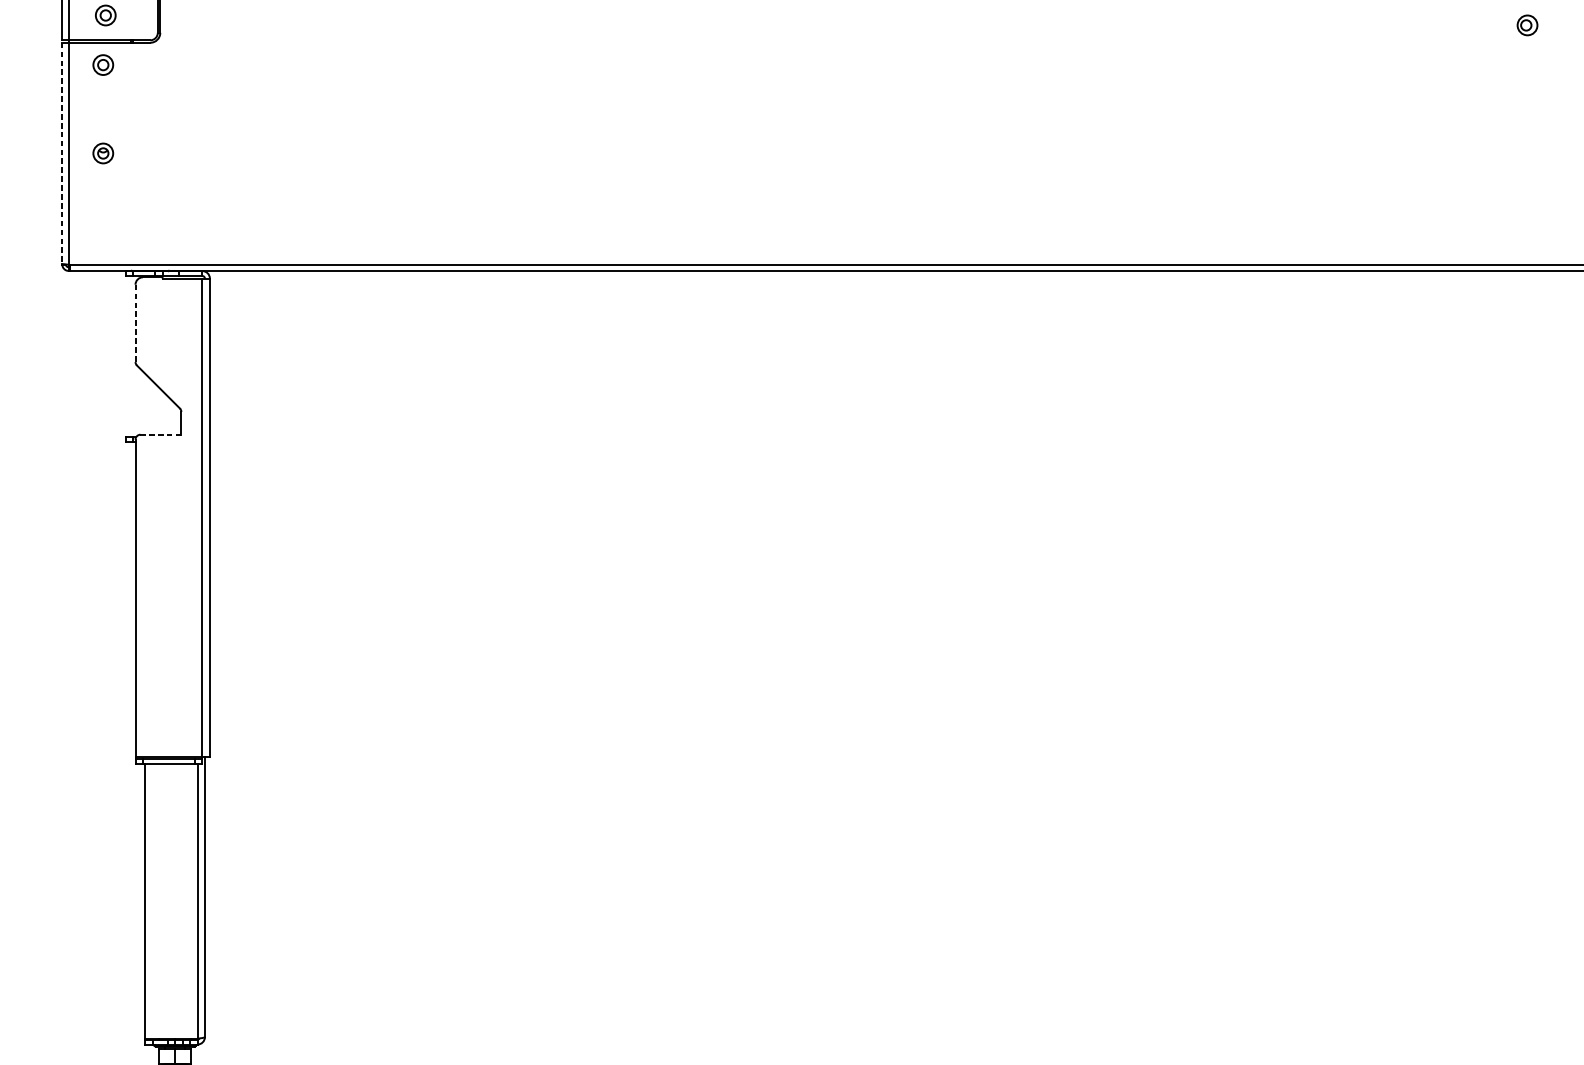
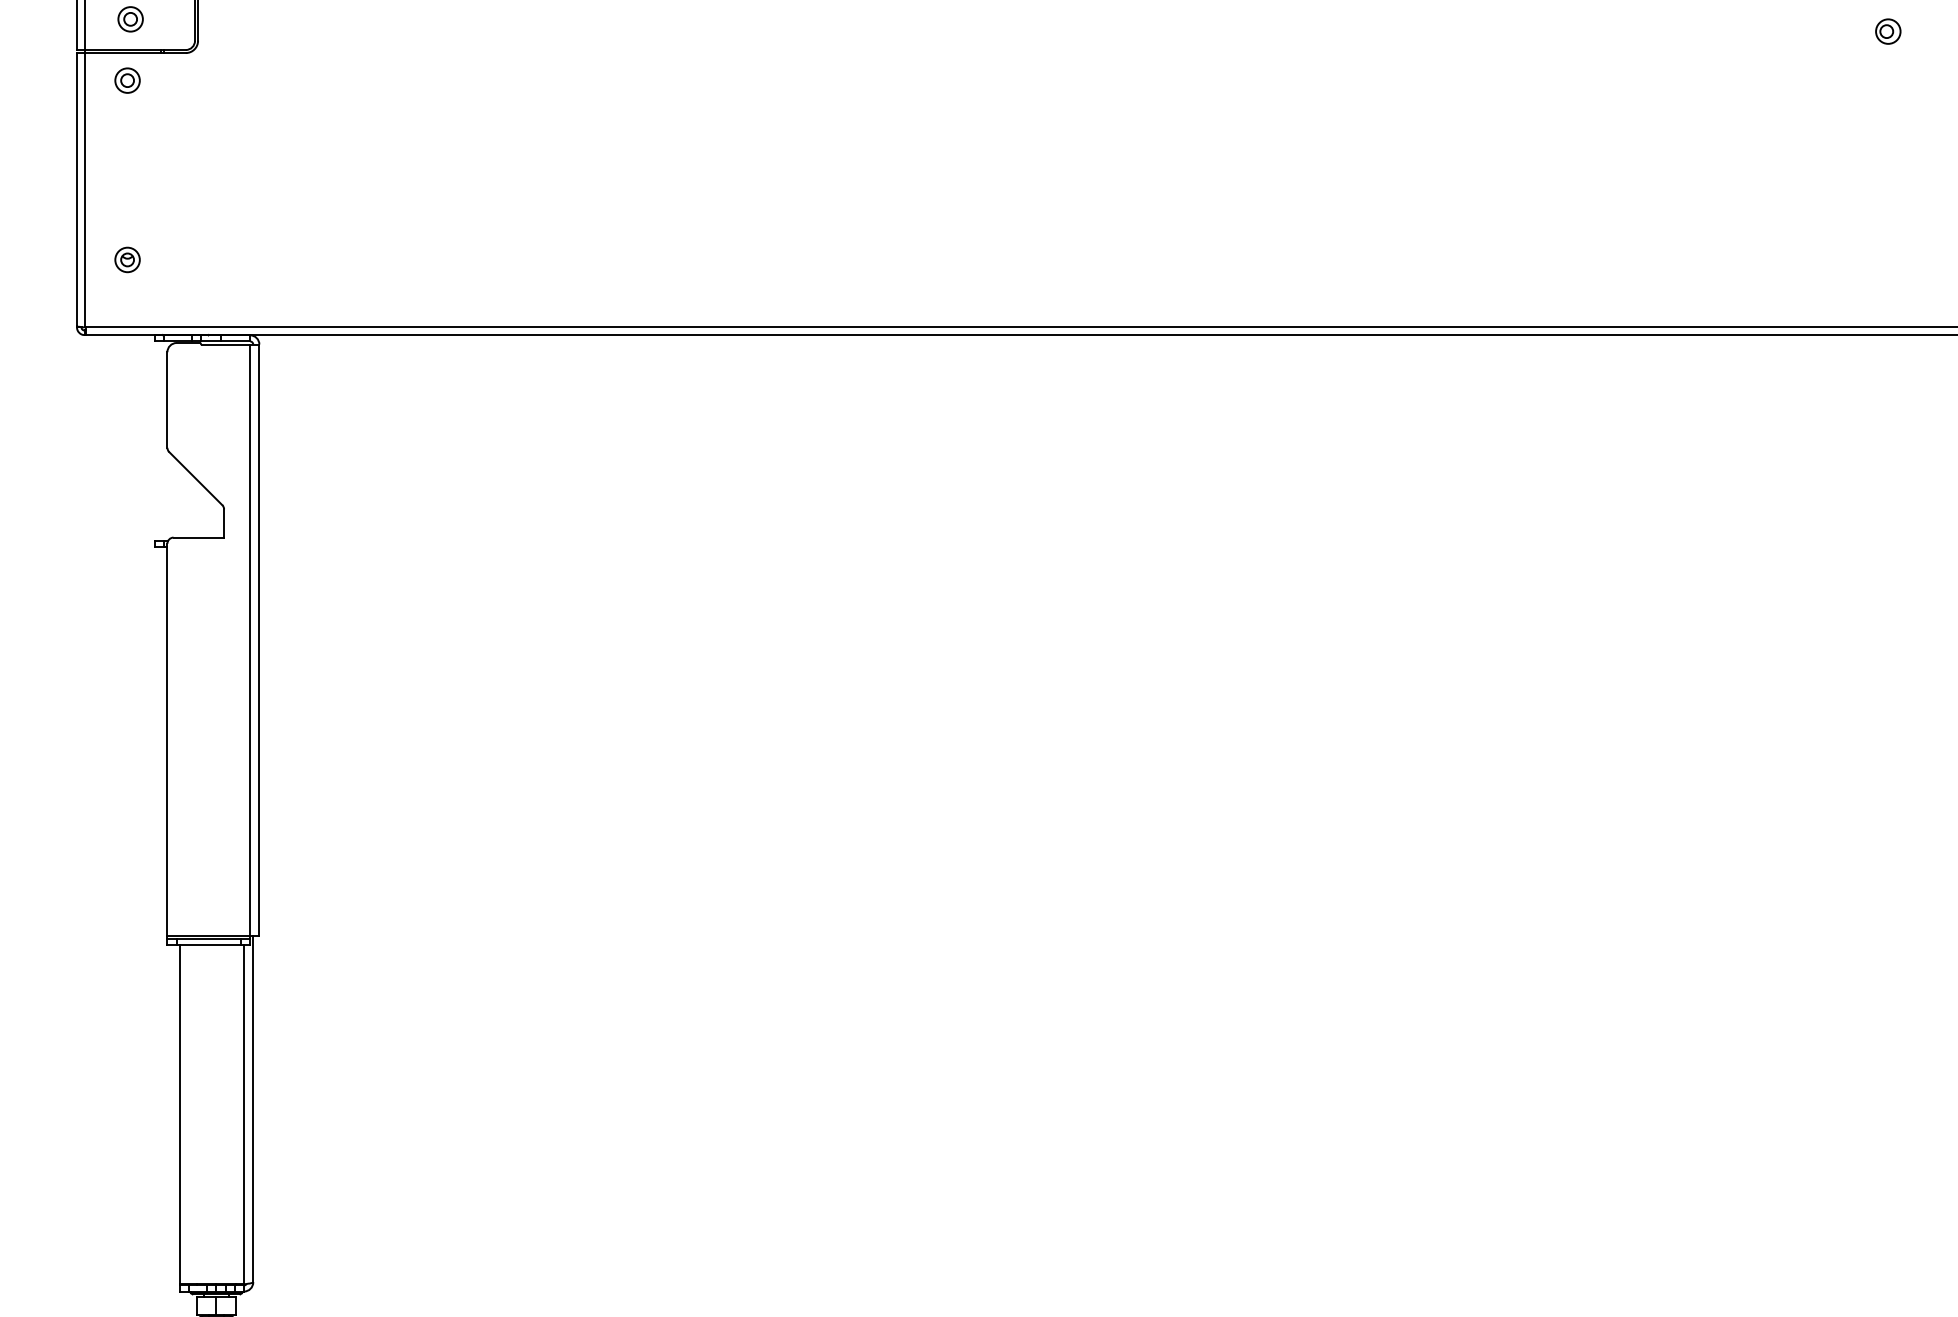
line: (62, 153) -> (77, 189), dashed -> solid
part: (103, 153) -> (127, 259), moved
line: (135, 323) -> (167, 400), dashed -> solid
line: (160, 434) -> (198, 537), dashed -> solid

